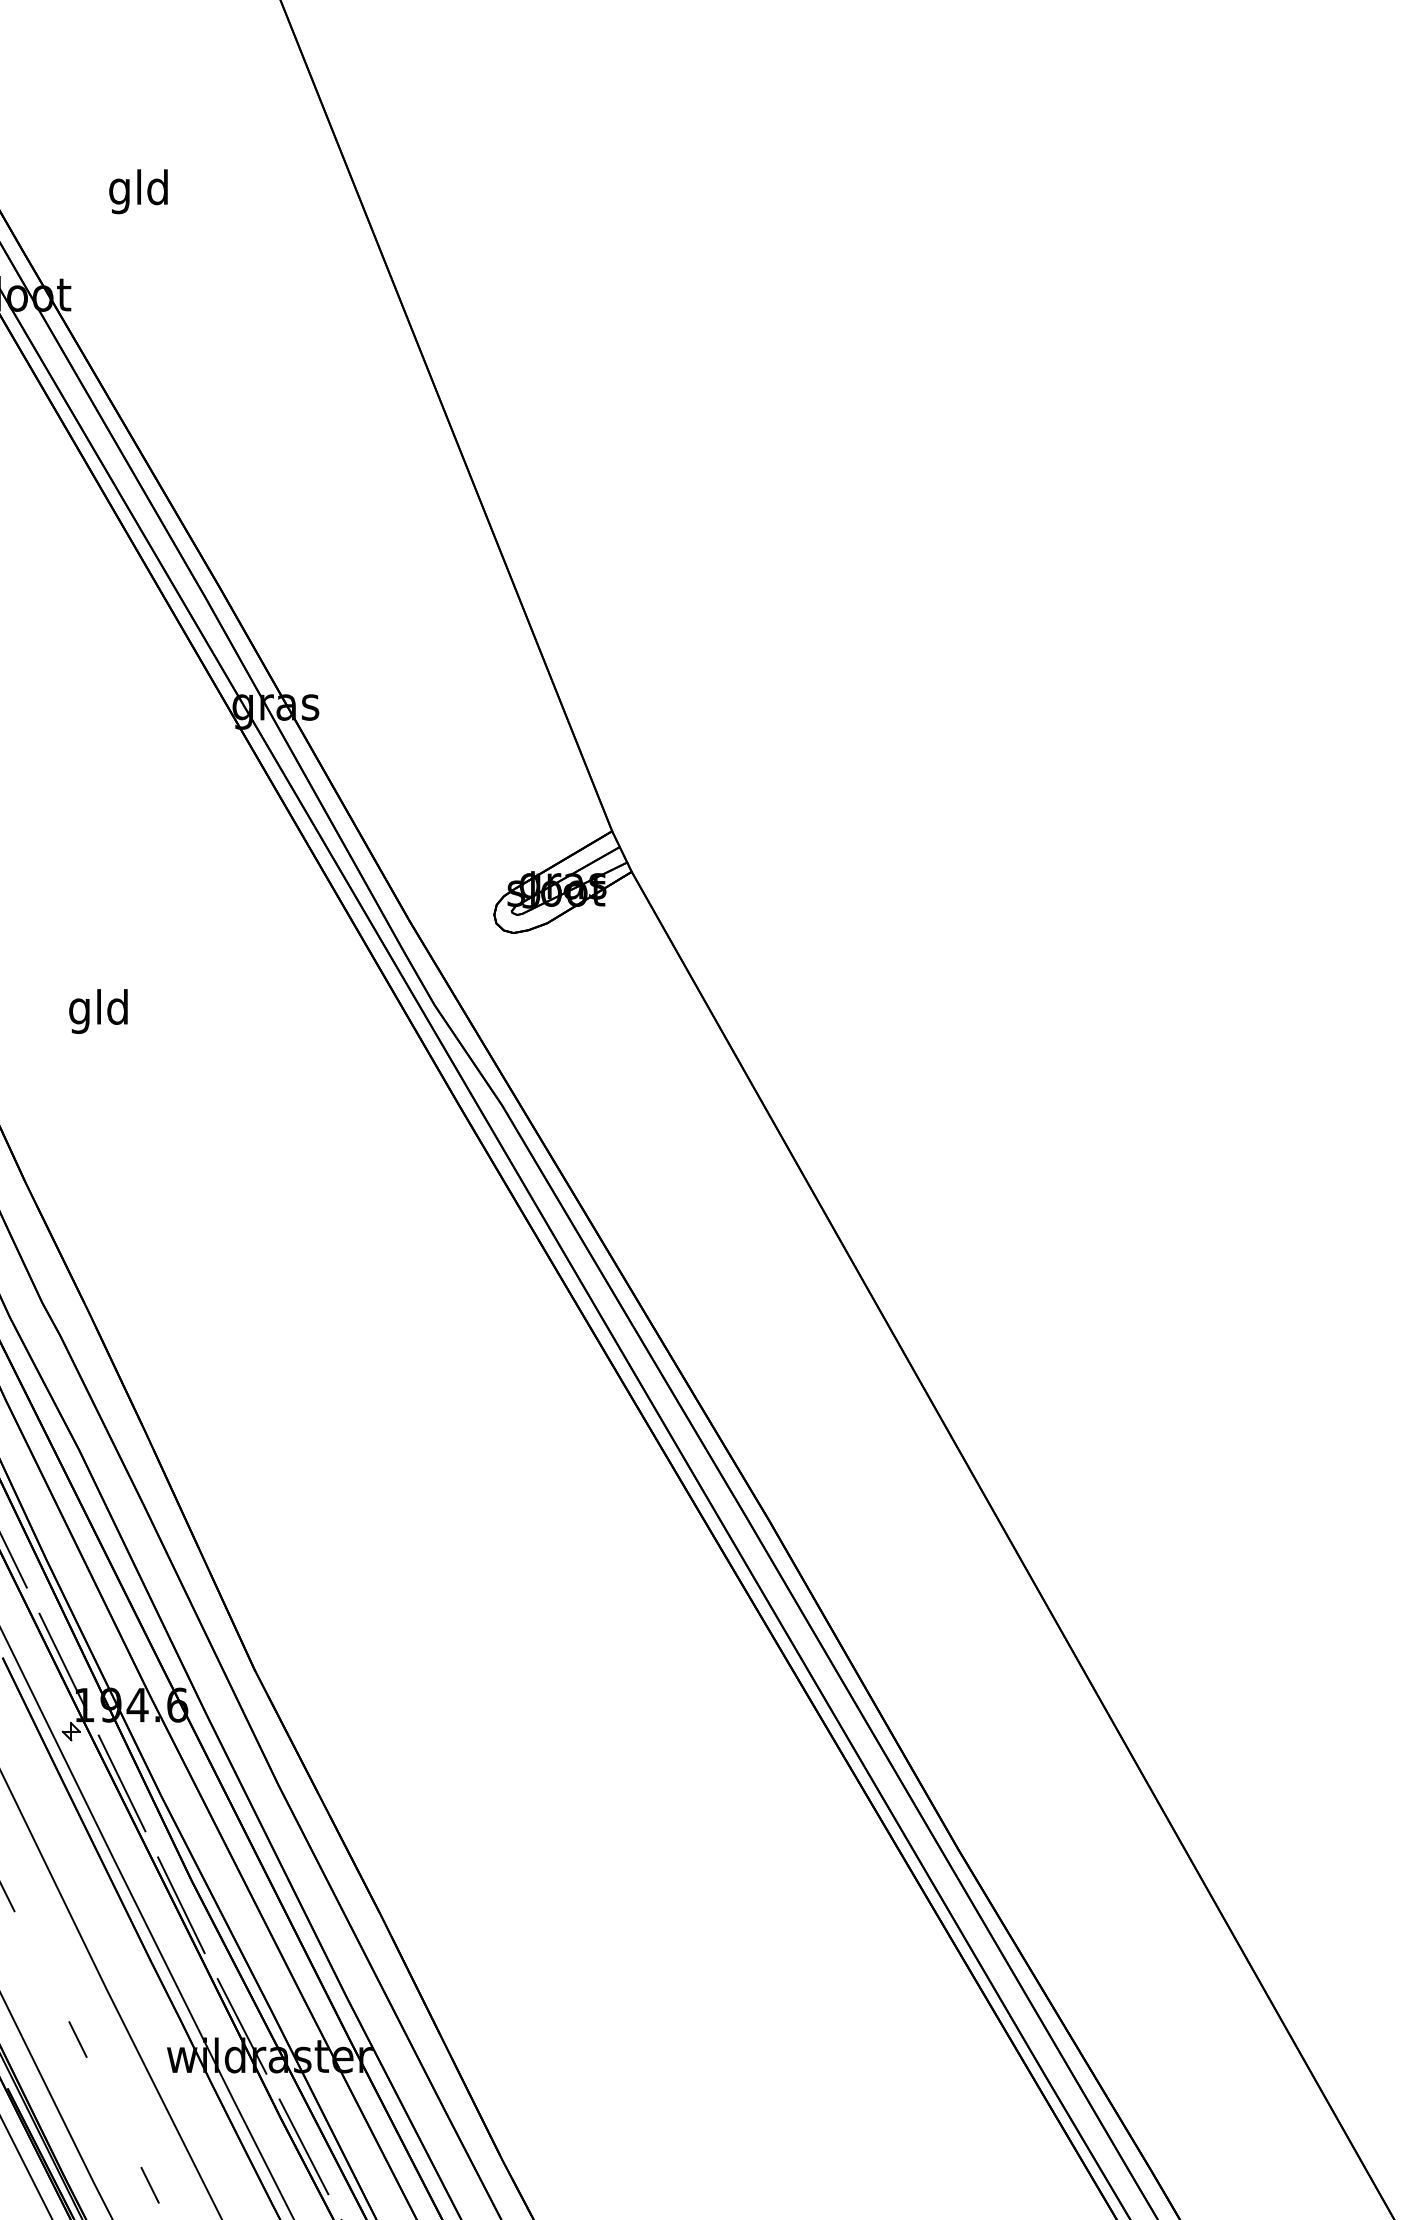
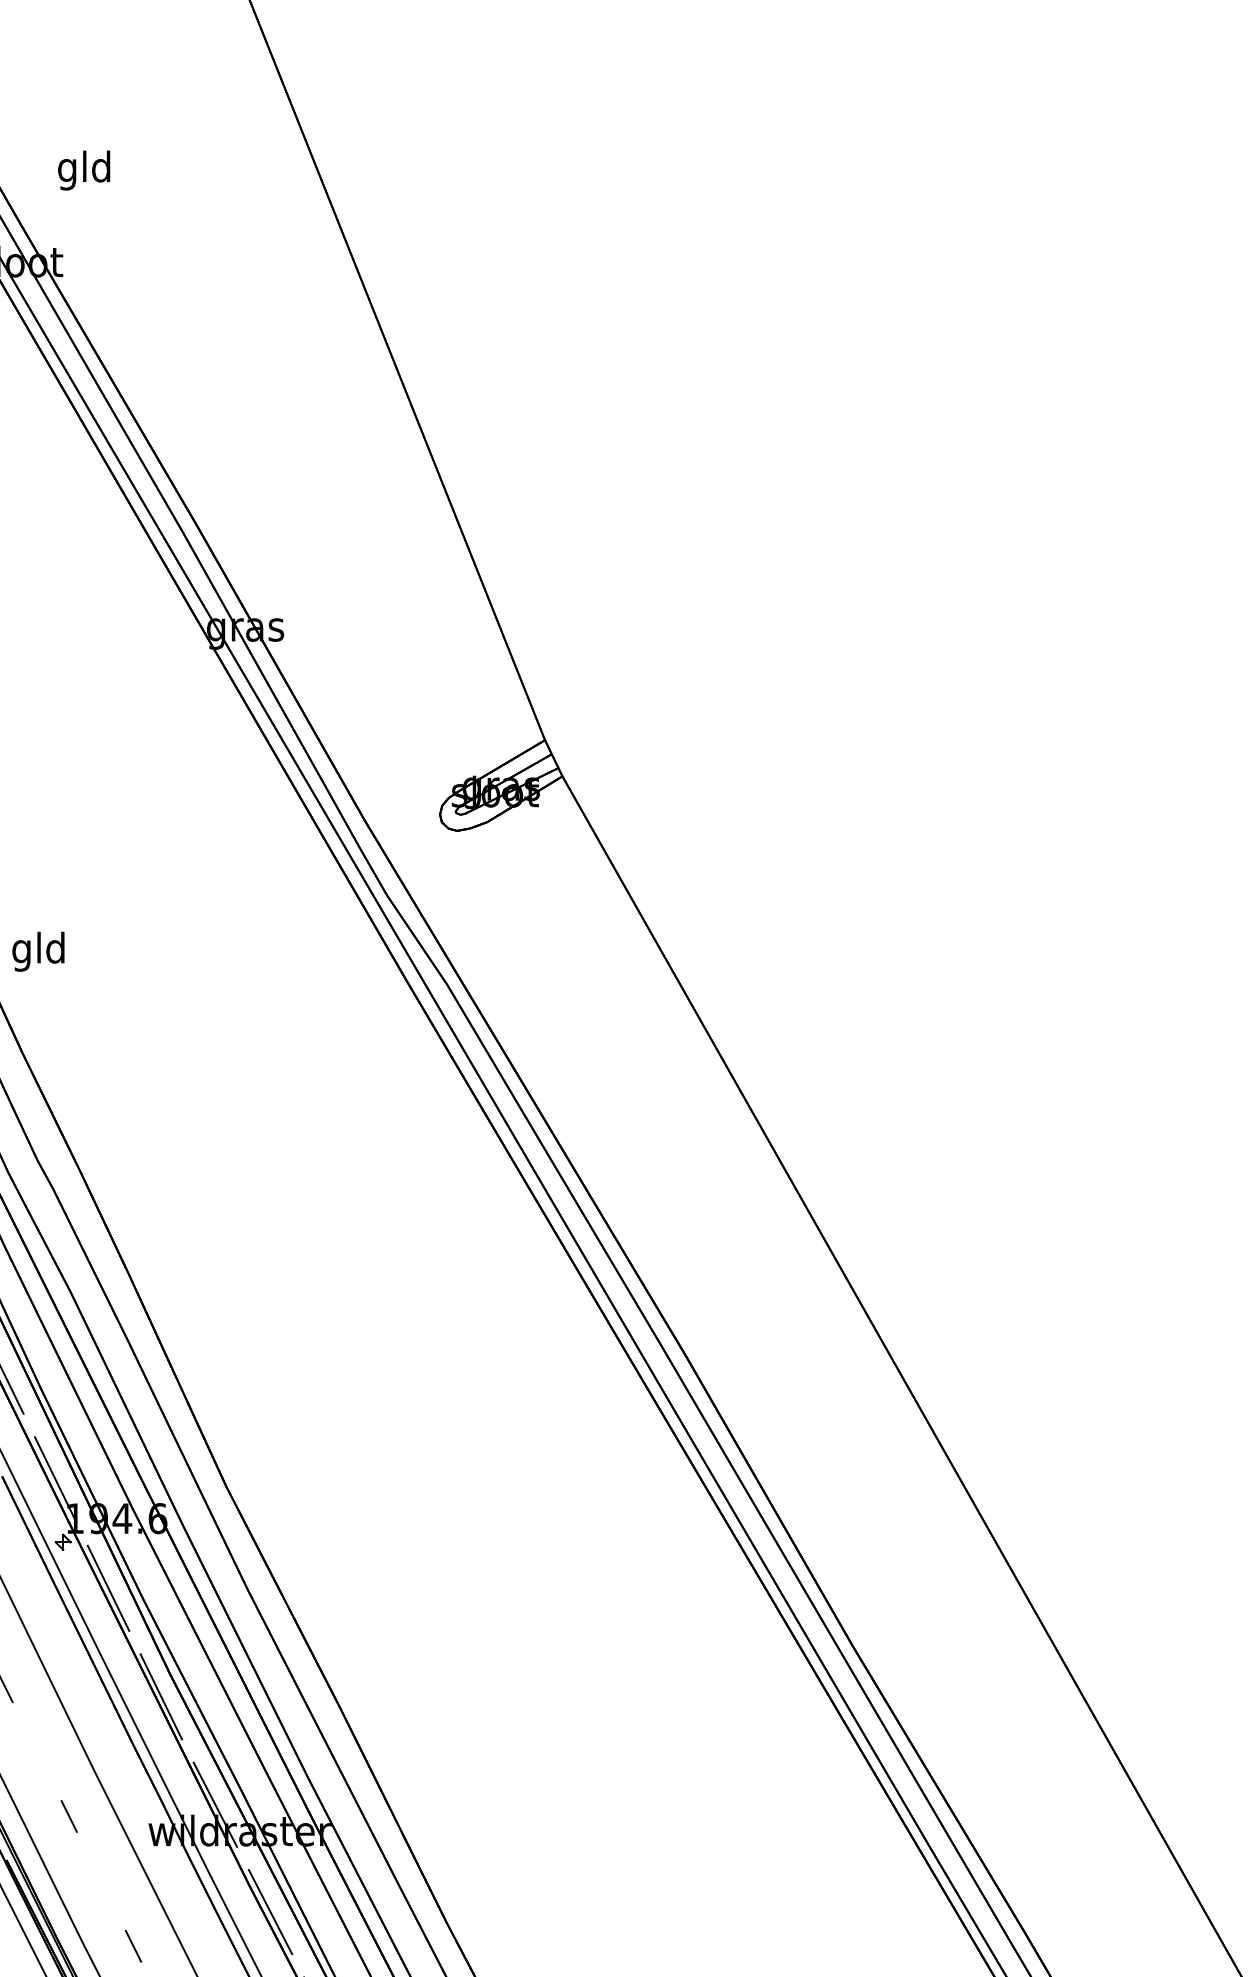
text: (138, 191) -> (84, 170), moved
text: (98, 1011) -> (38, 951), moved

